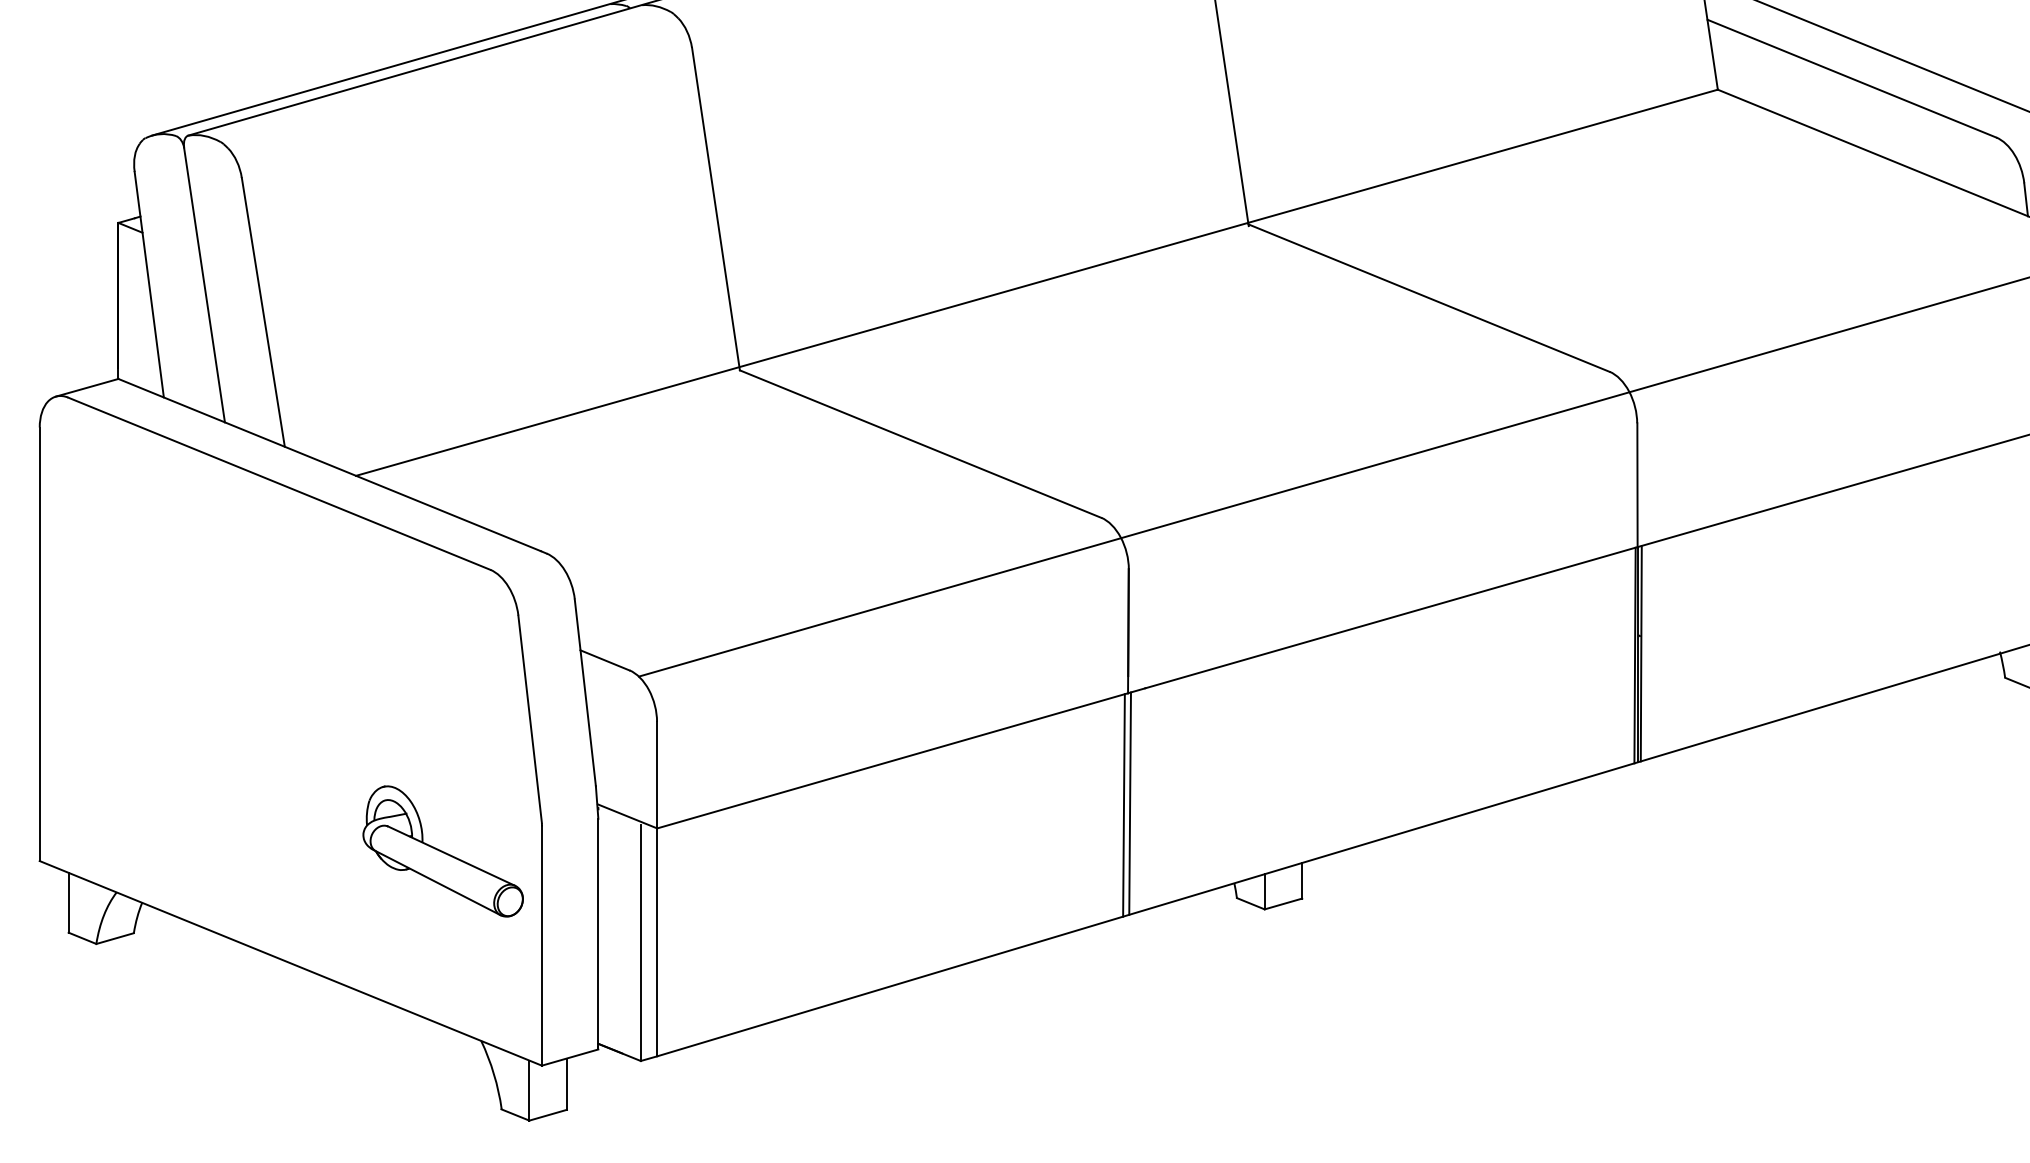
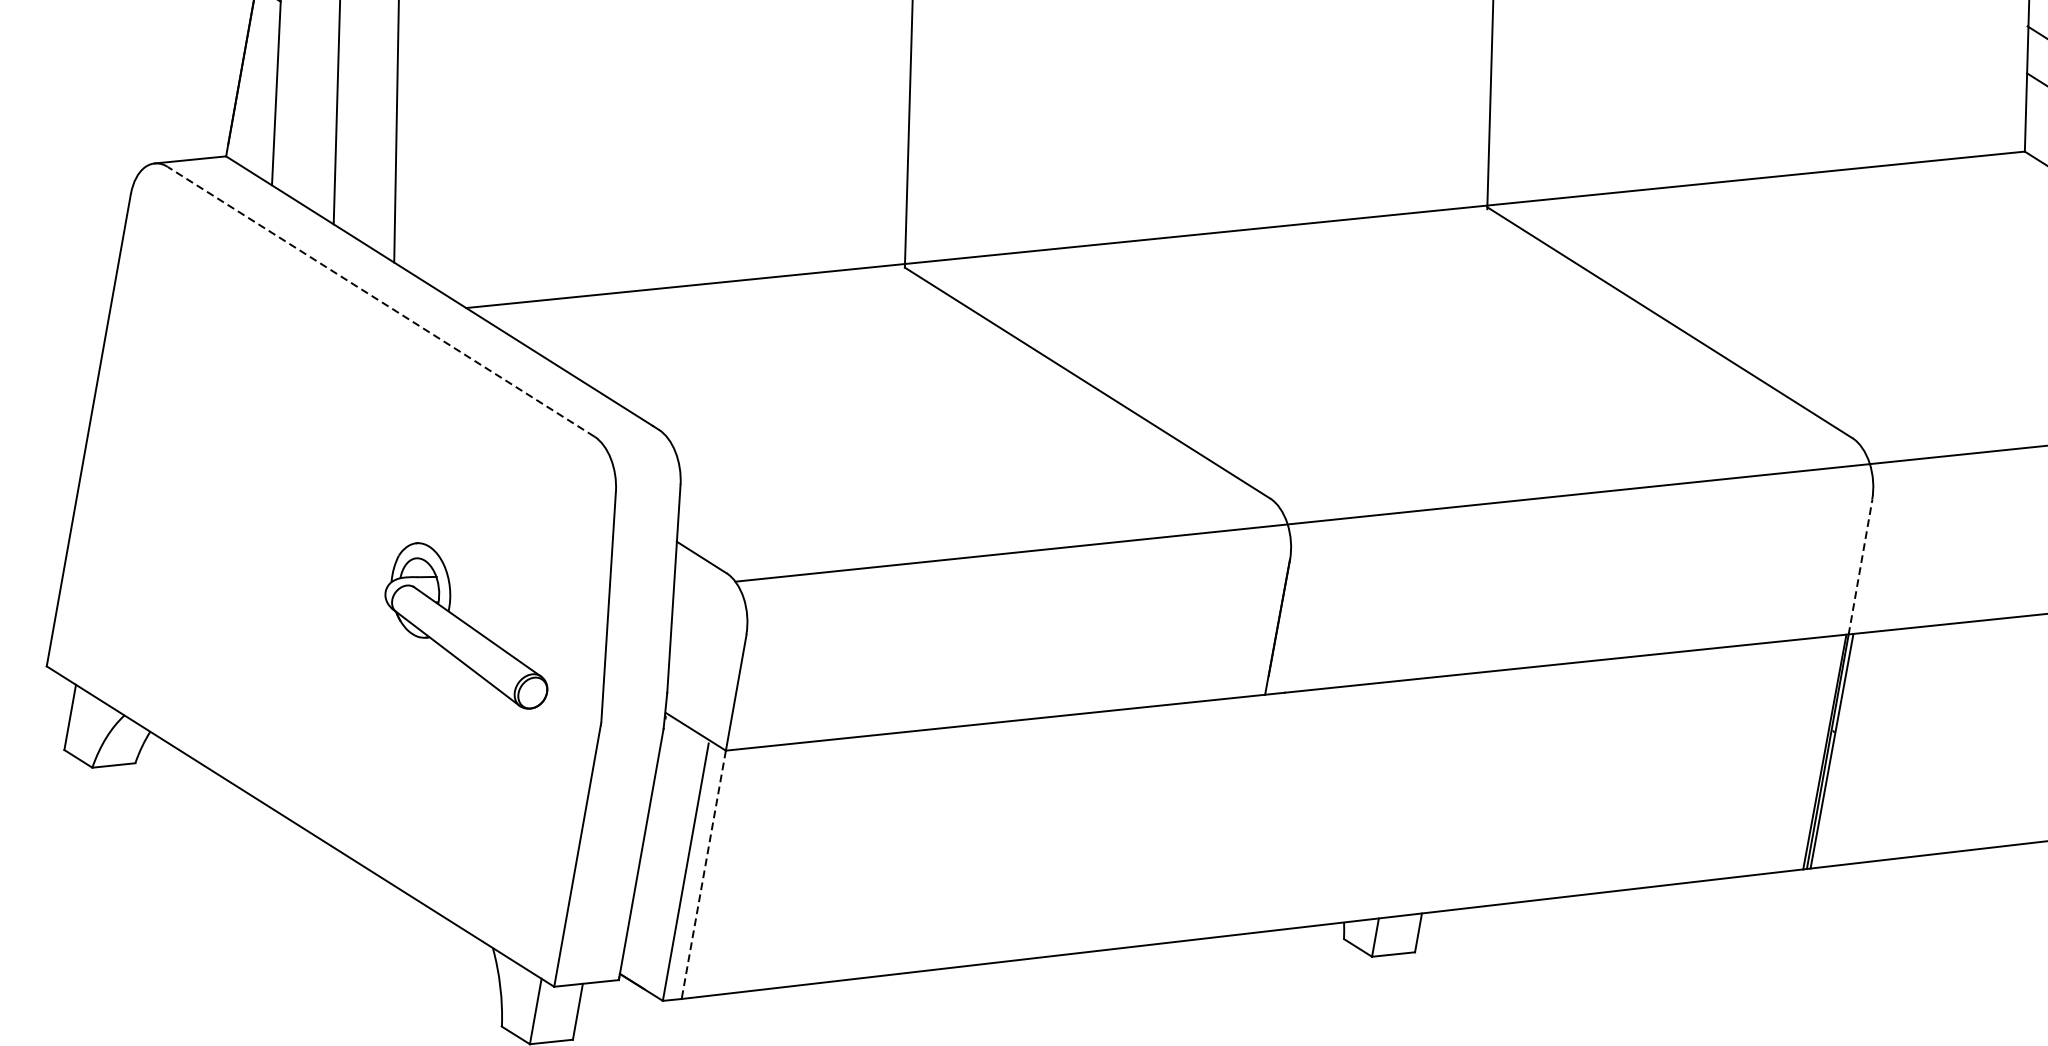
line: (278, 483) -> (380, 301), solid -> dashed
line: (1637, 484) -> (1860, 566), solid -> dashed
line: (1129, 803) -> (1245, 815), removed
line: (1123, 805) -> (1238, 816), removed
part: (442, 851) -> (468, 625), moved
line: (657, 942) -> (704, 874), solid -> dashed

